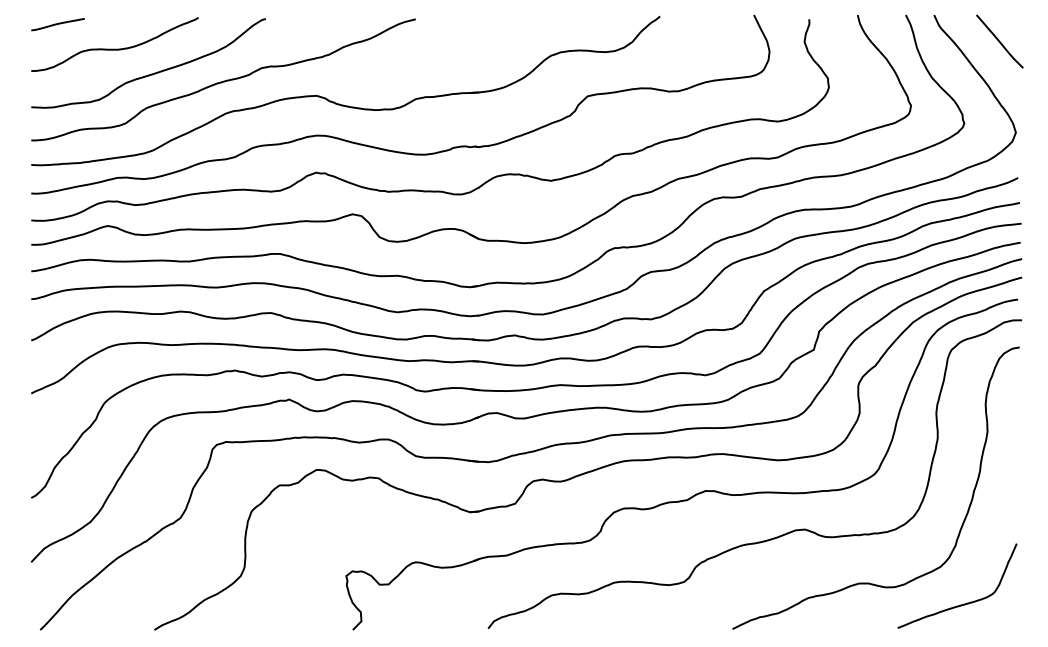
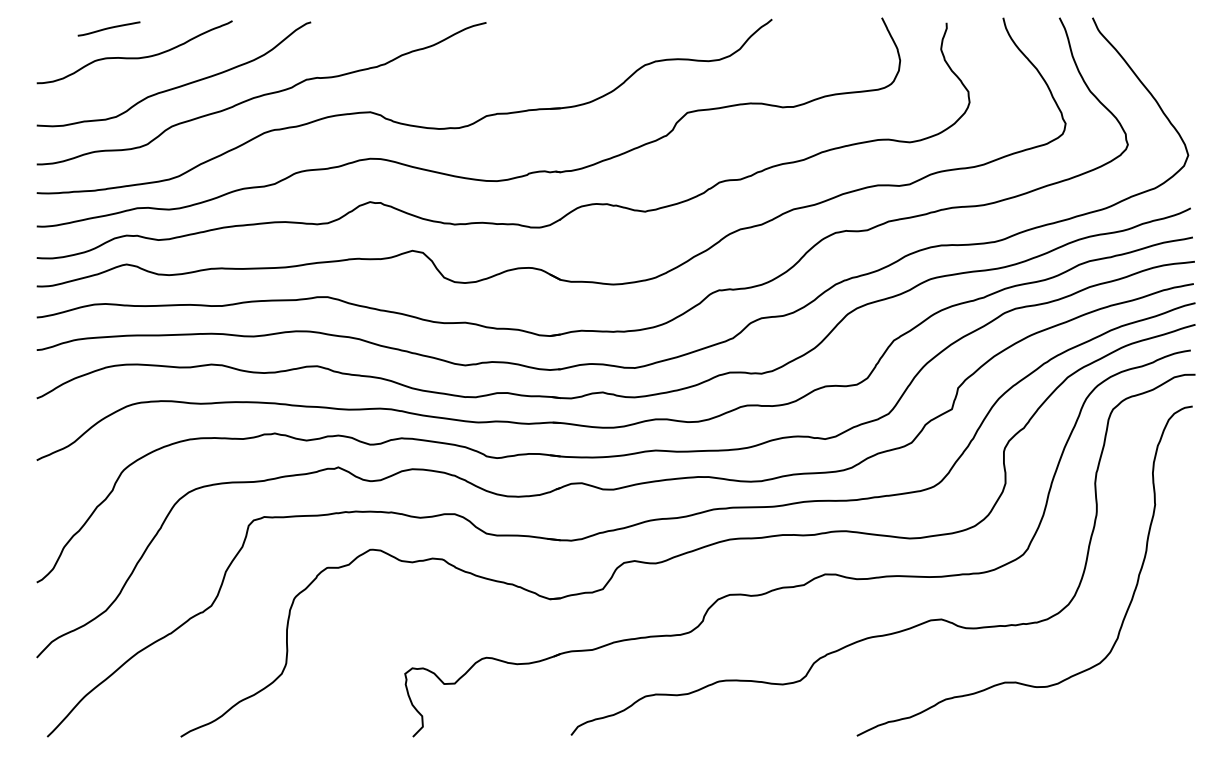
curve: (57, 24) -> (108, 28), moved
line: (999, 41) -> (1169, 48), removed
curve: (963, 603) -> (1126, 706), removed

